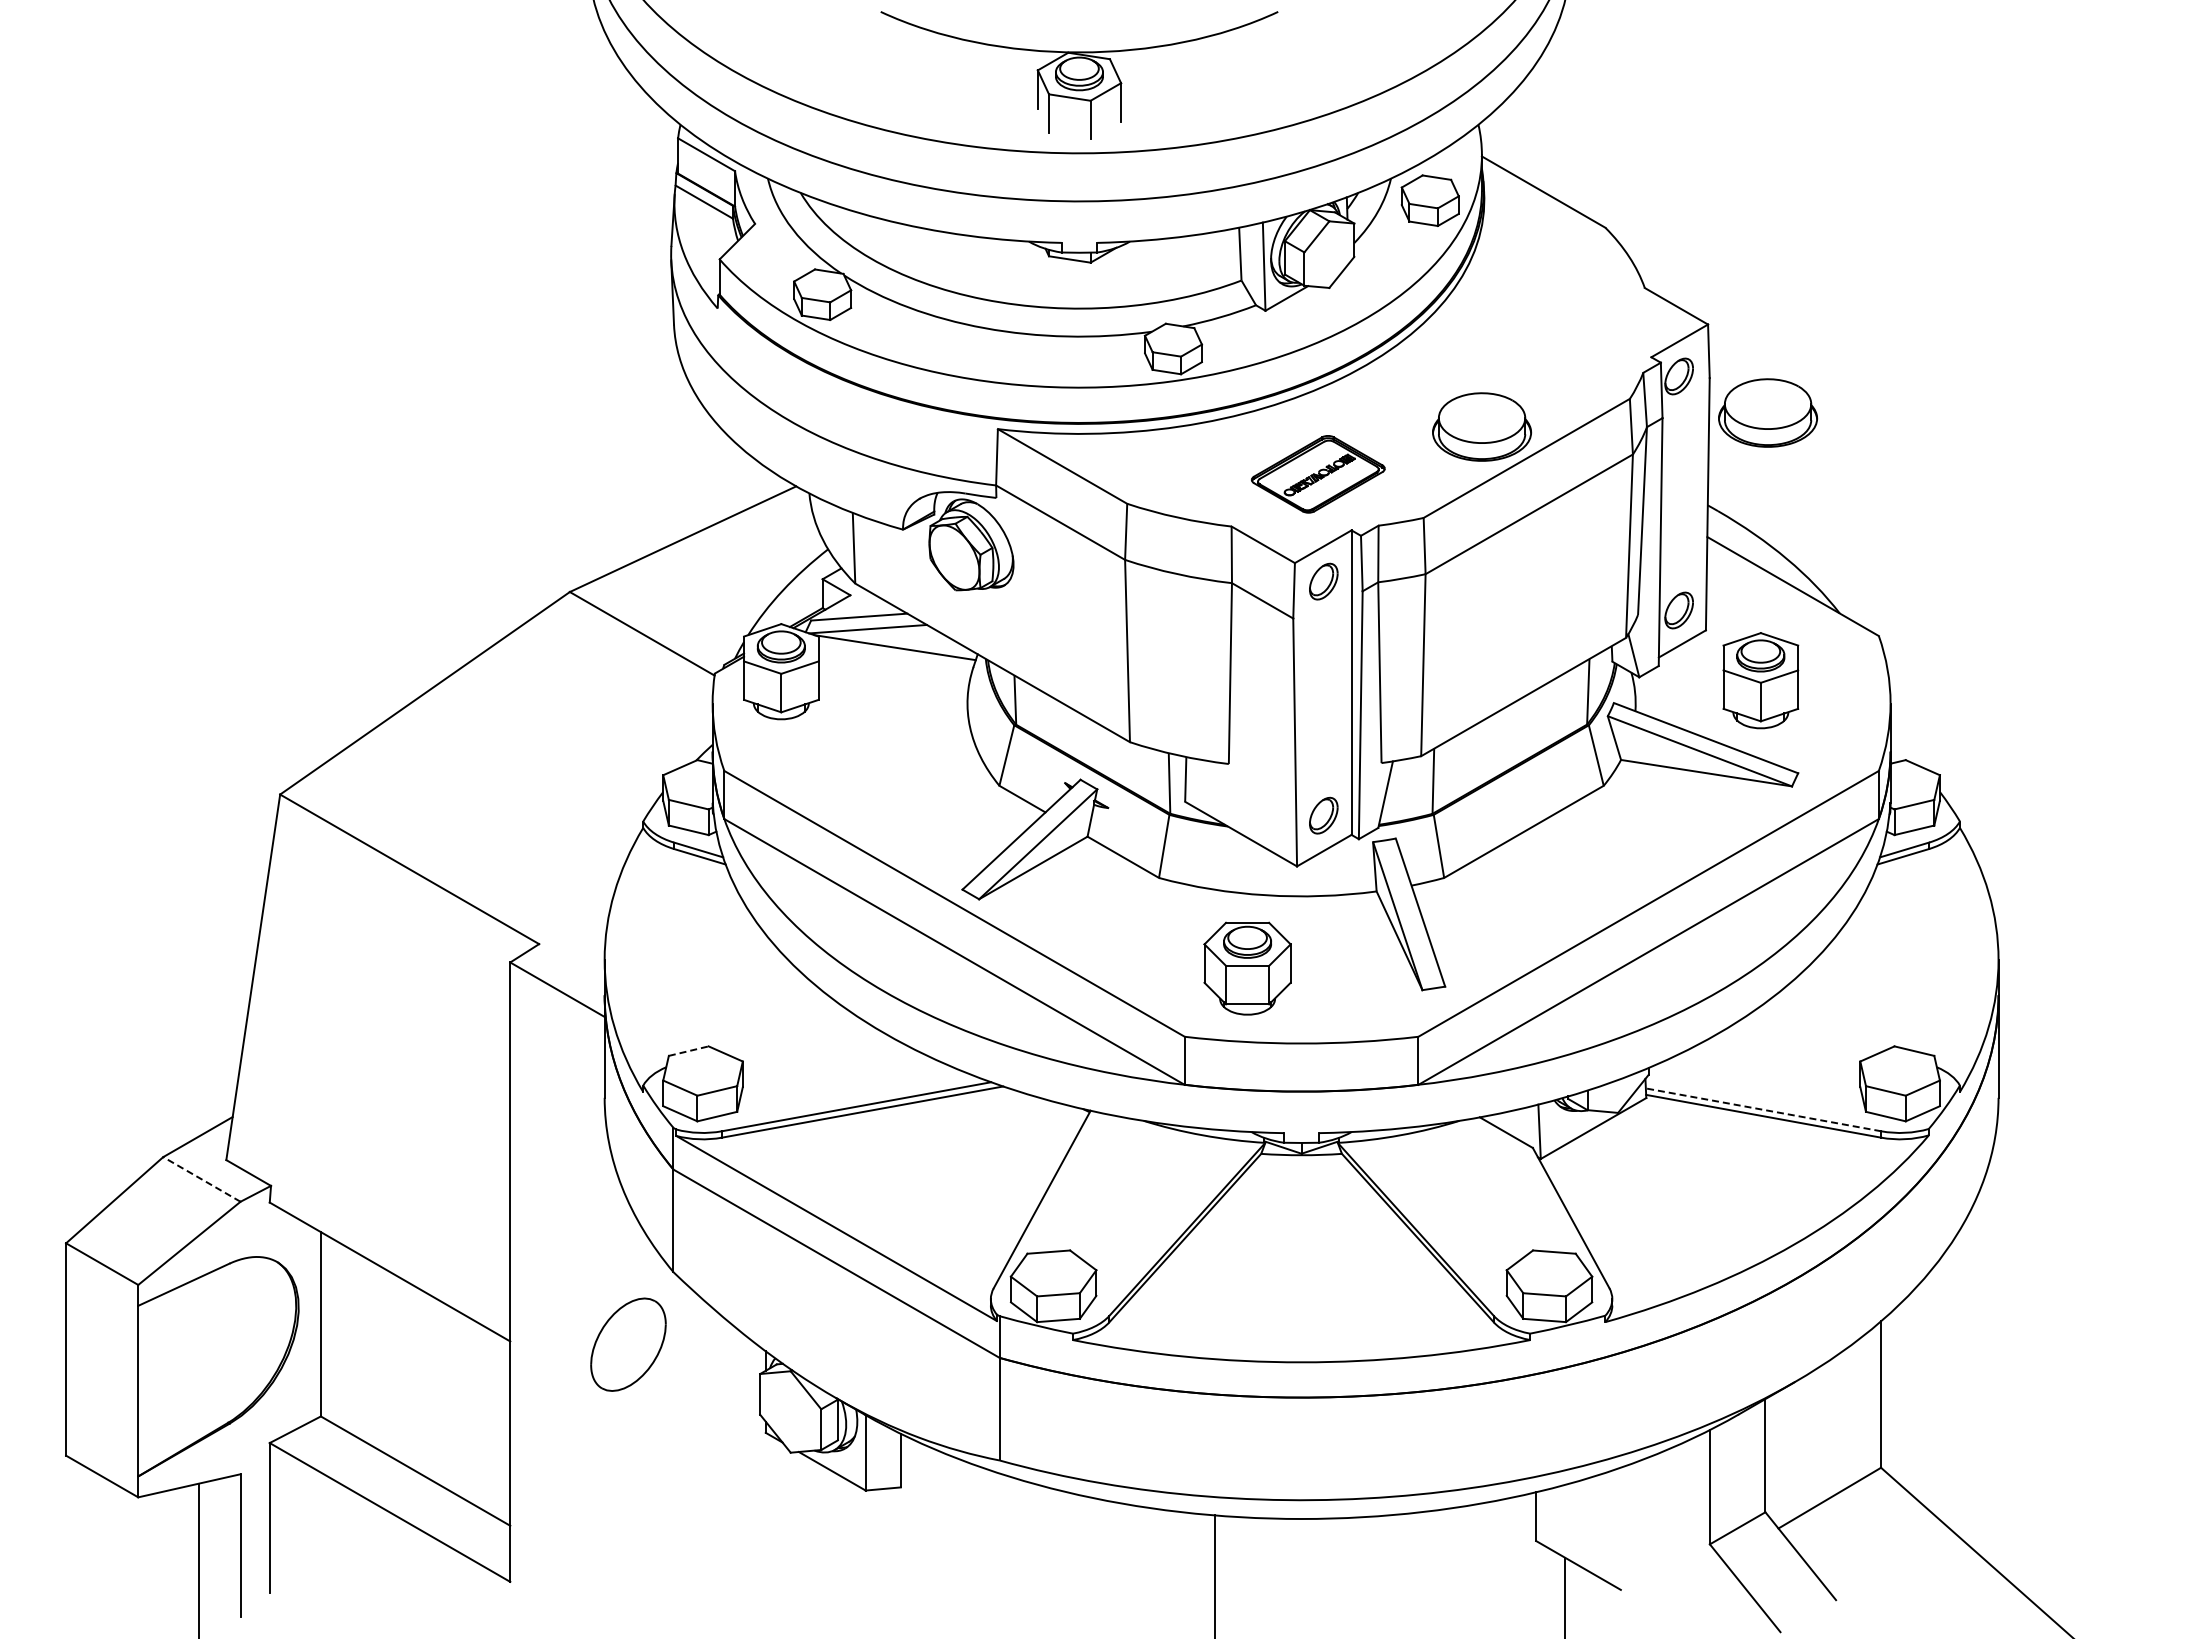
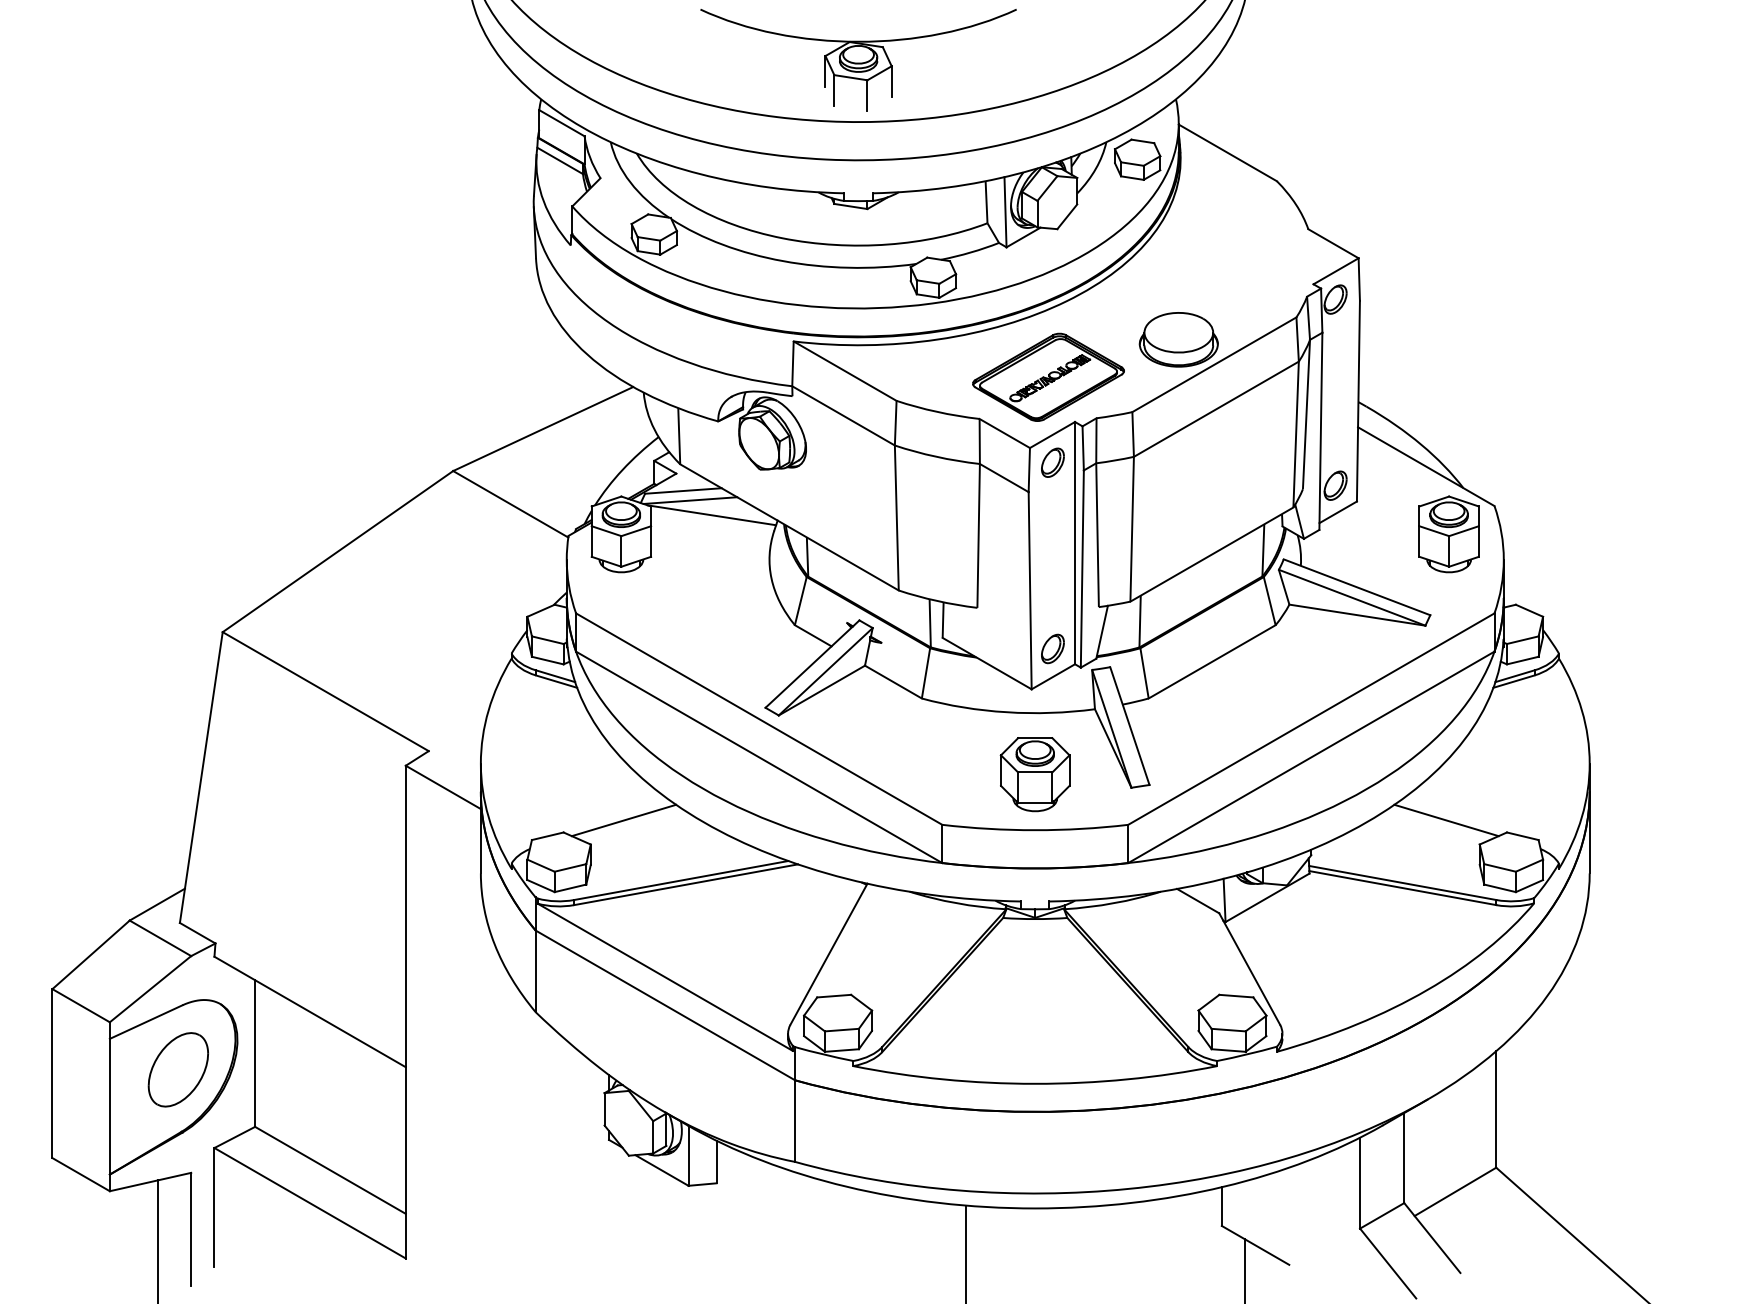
part: (1768, 412) -> (1406, 328), removed
part: (1318, 474) -> (1048, 377), size x1.43
part: (1760, 680) -> (1448, 534), moved
part: (1247, 968) -> (1035, 774), moved
line: (784, 1030) -> (623, 819), added
line: (1818, 1030) -> (1446, 819), added
line: (689, 1051) -> (548, 836), dashed -> solid
line: (1763, 1109) -> (1402, 882), dashed -> solid
line: (201, 1179) -> (160, 938), dashed -> solid
part: (628, 1344) -> (178, 1069), moved

